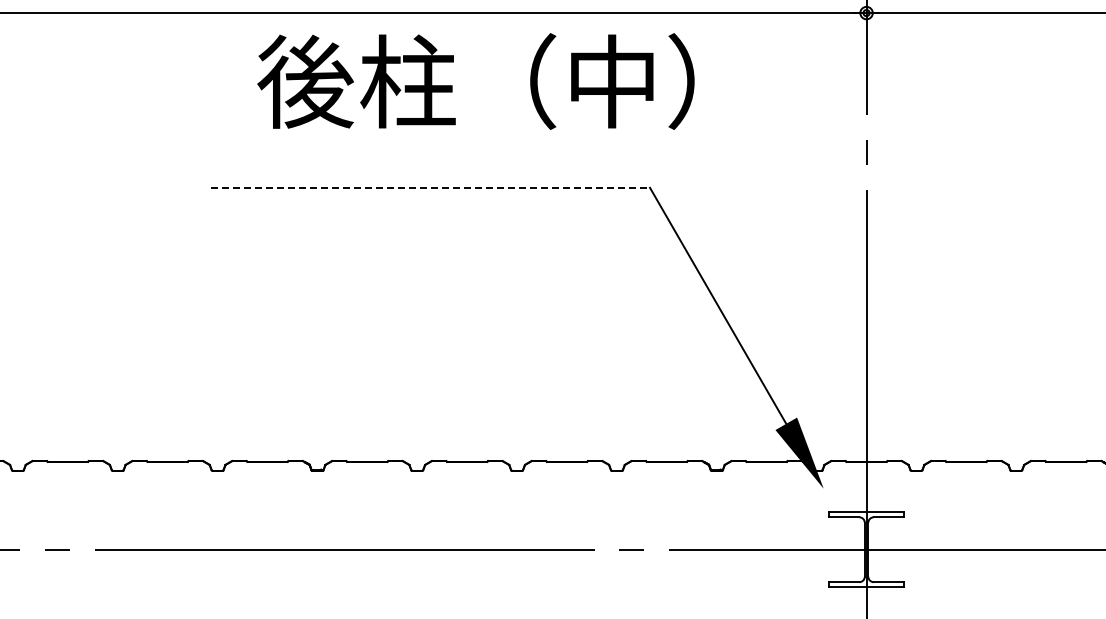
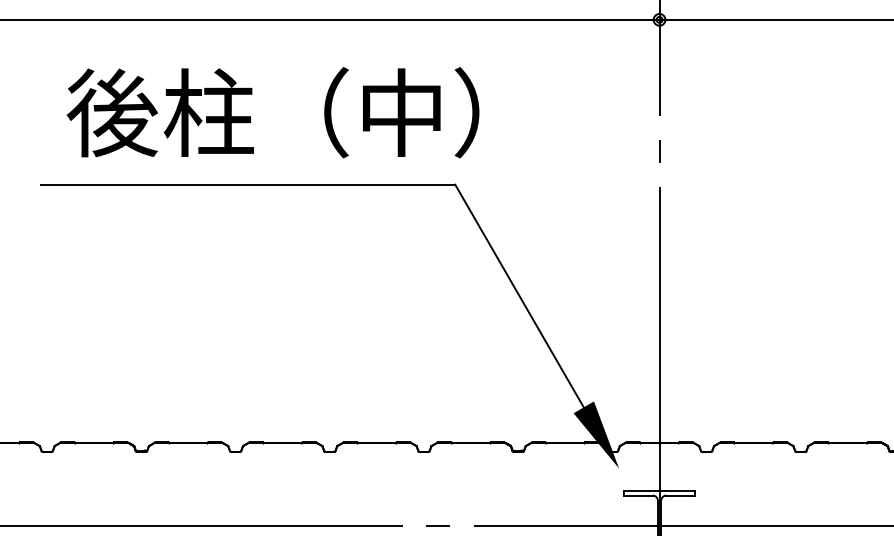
text: (475, 81) -> (272, 112), moved
line: (430, 187) -> (248, 184), dashed -> solid

